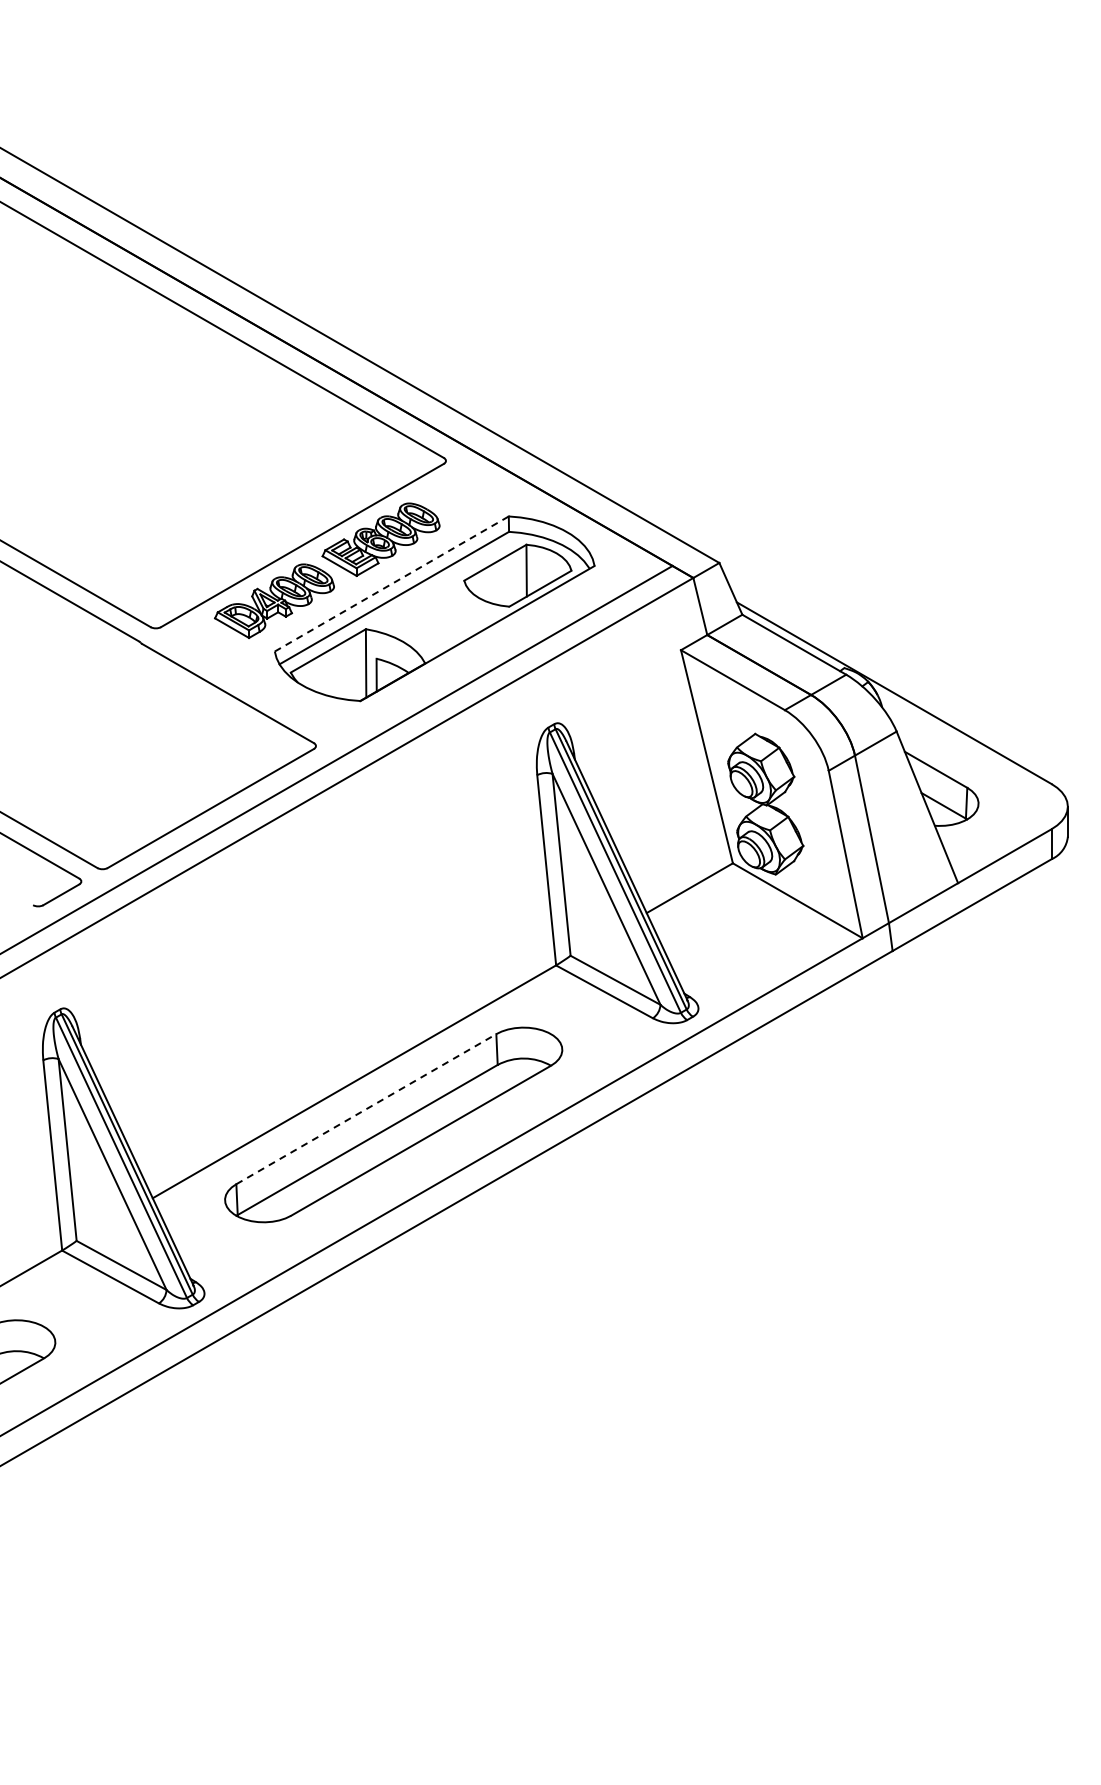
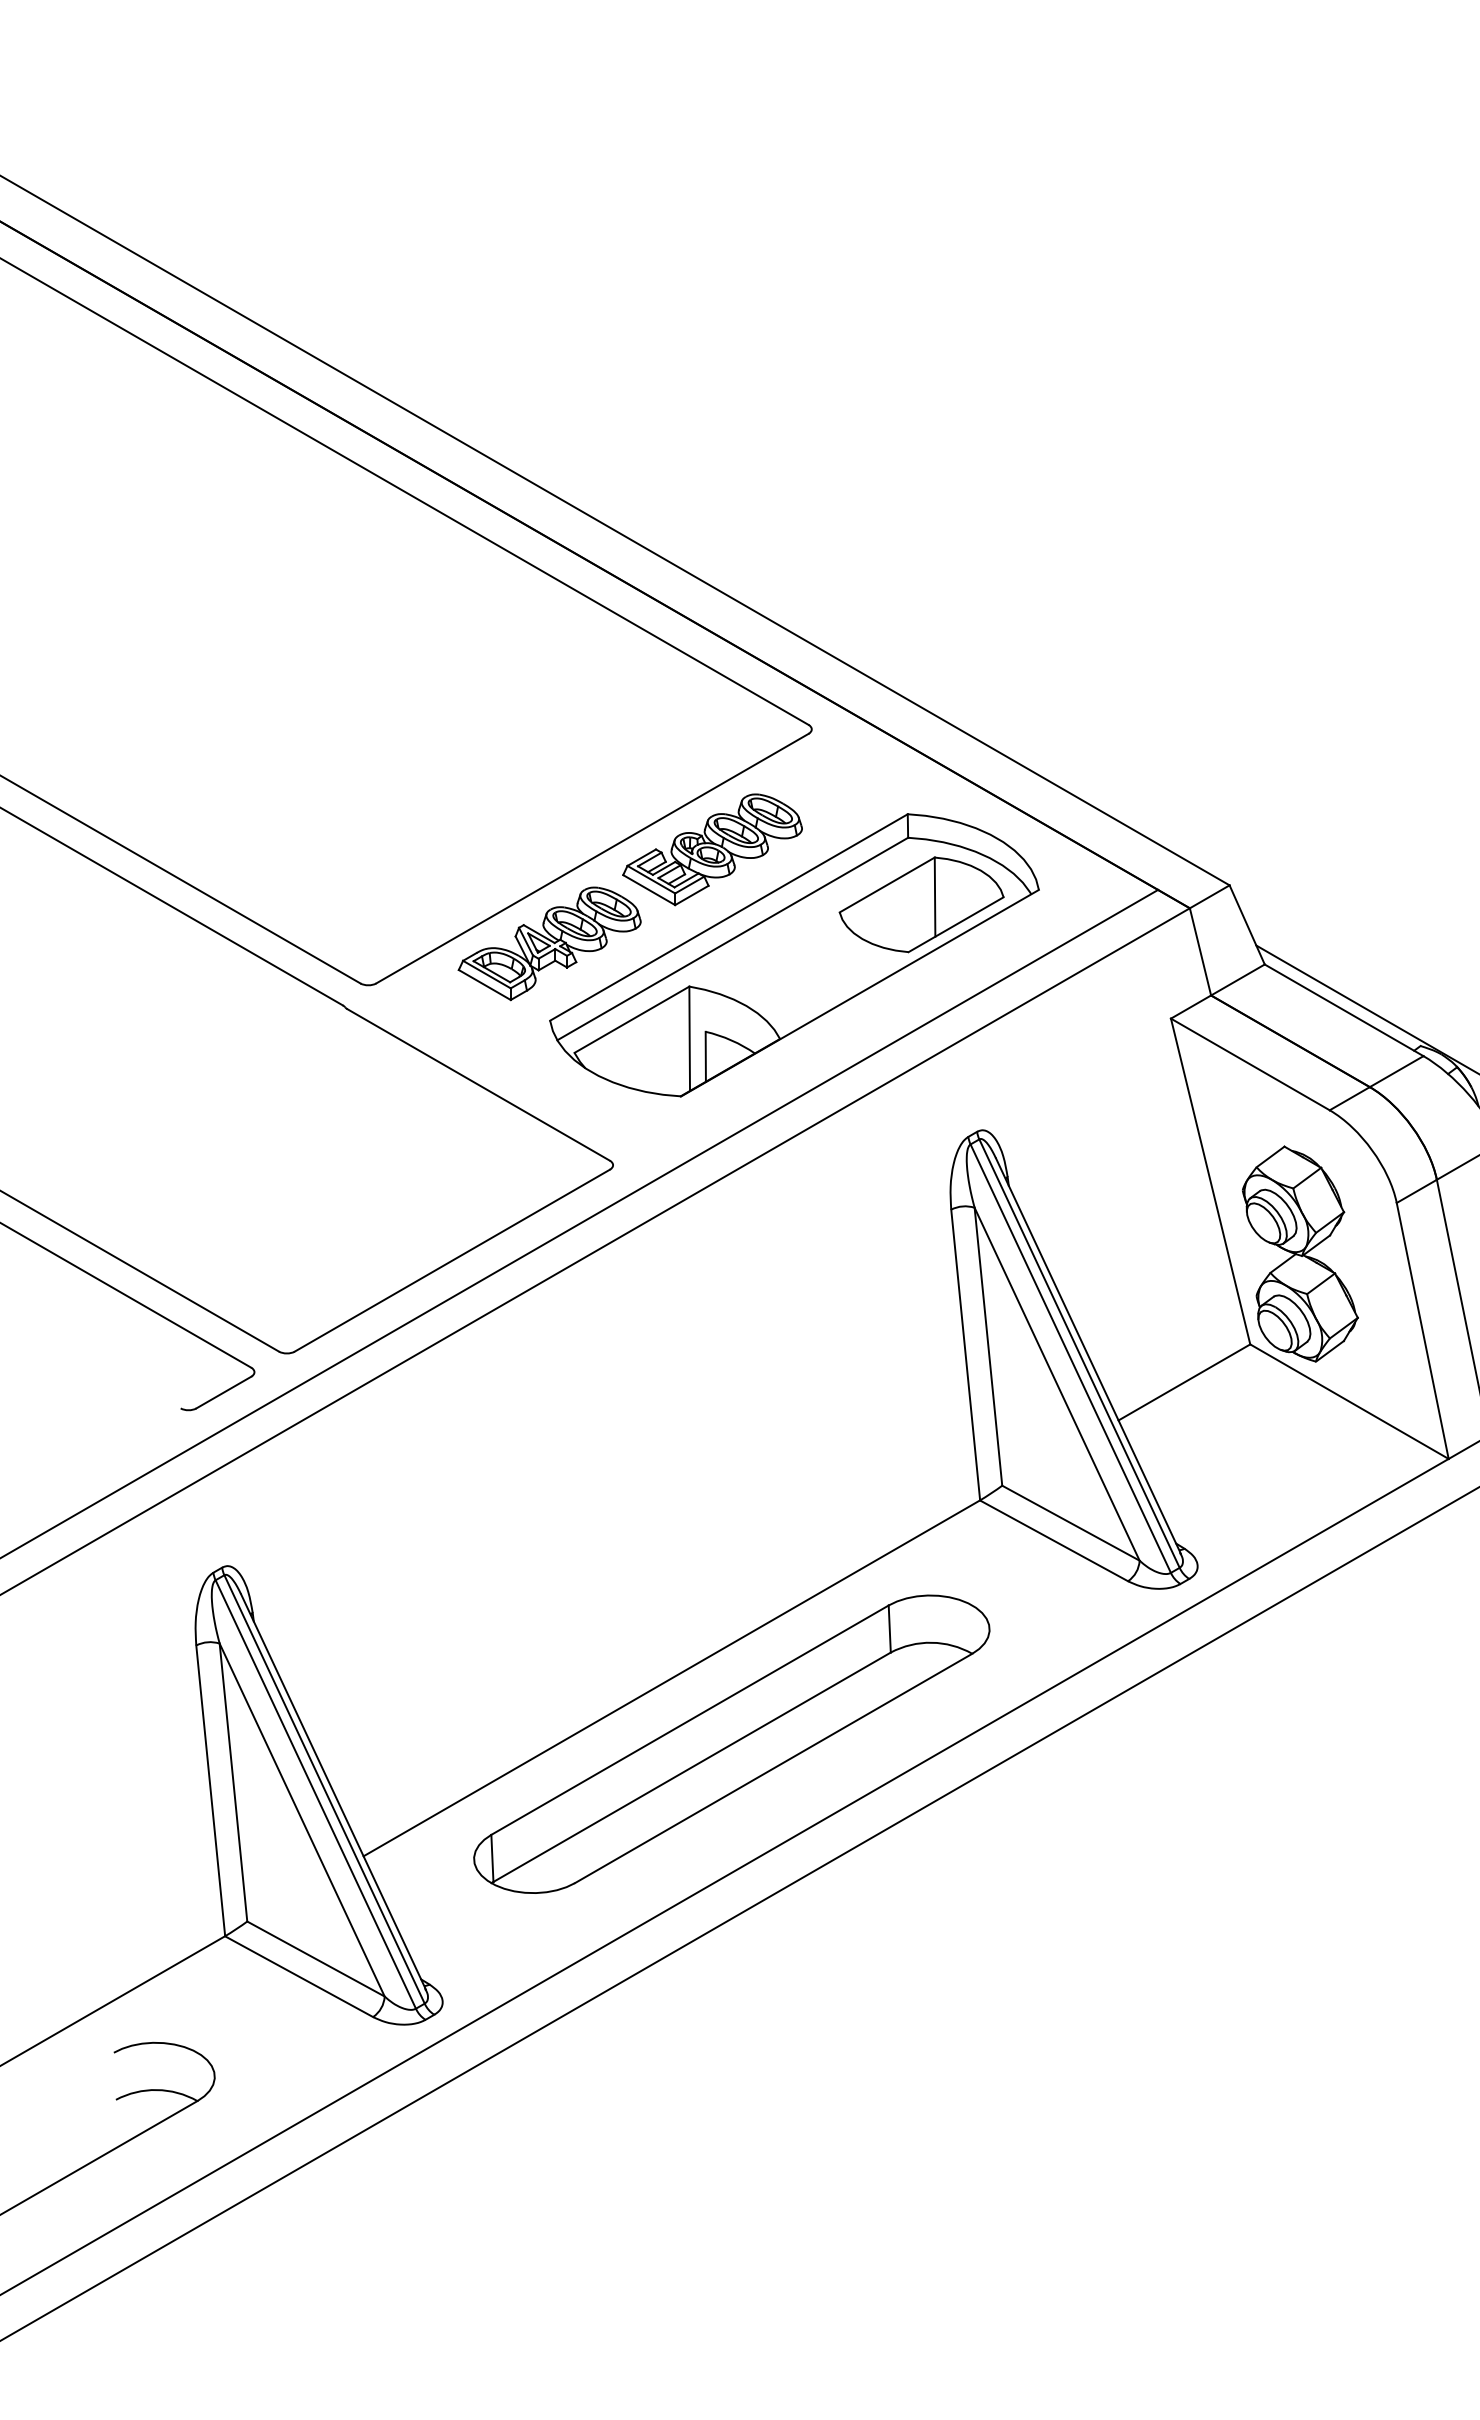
line: (392, 583) -> (730, 916), dashed -> solid
line: (366, 1108) -> (690, 1719), dashed -> solid

